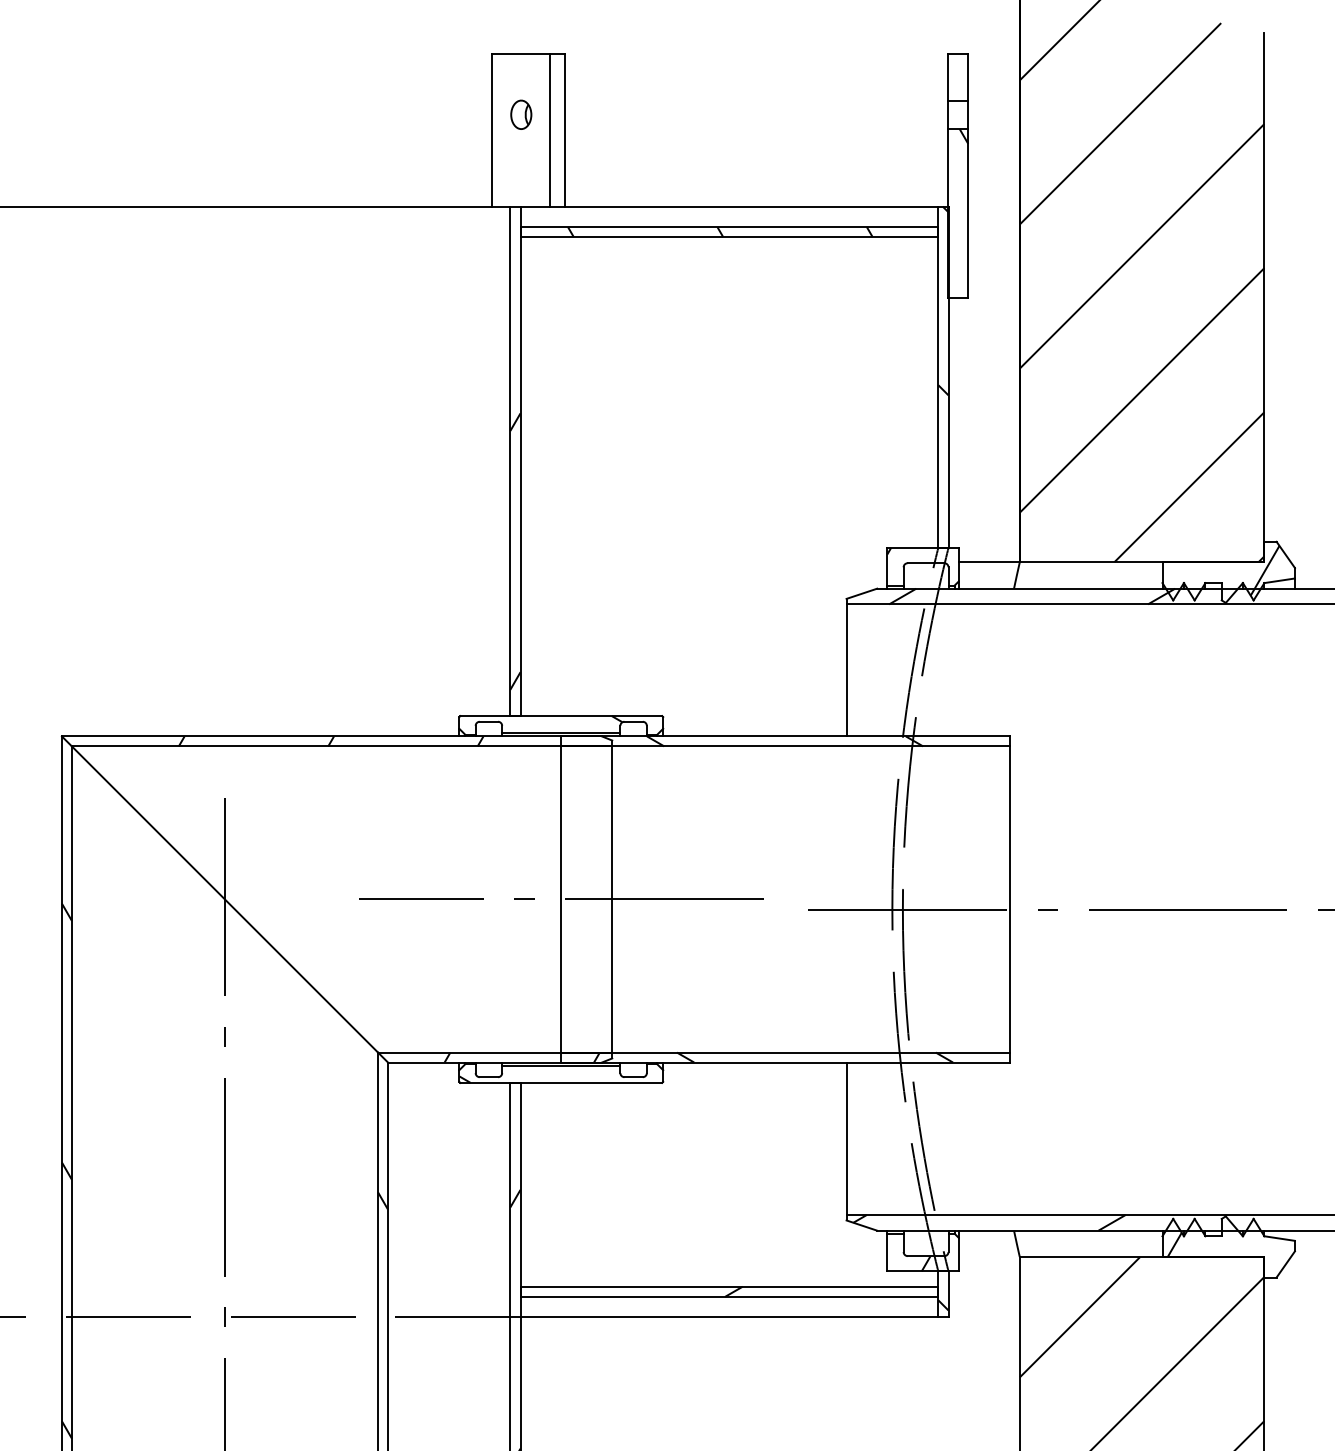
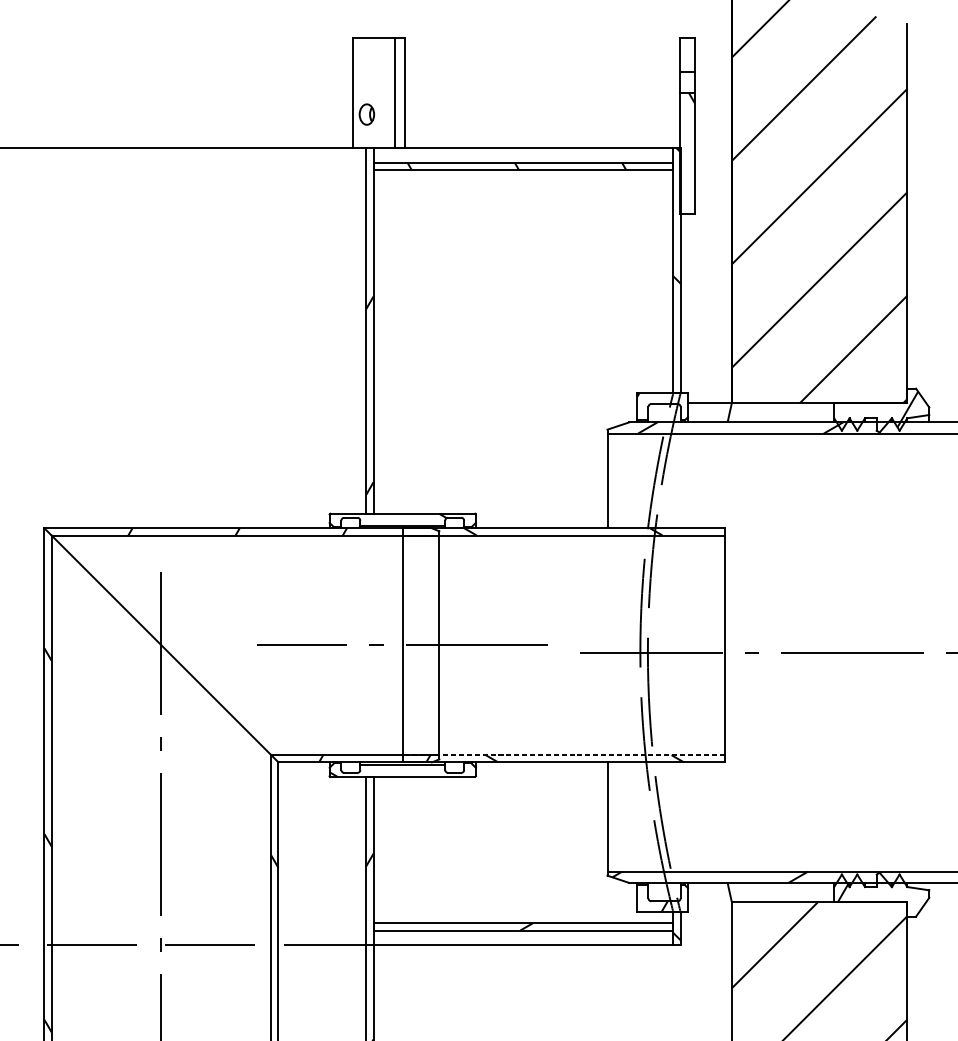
part: (521, 114) -> (367, 114), moved
line: (784, 1052) -> (562, 755), solid -> dashed

